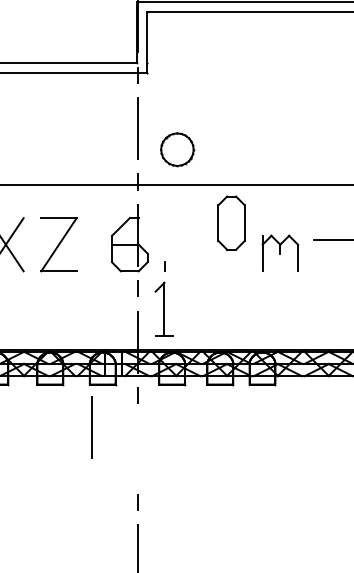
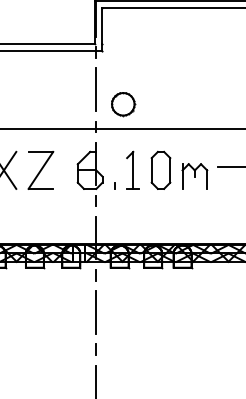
part: (230, 221) -> (160, 169), moved
part: (163, 308) -> (132, 169), moved
line: (91, 427) -> (95, 312), moved

